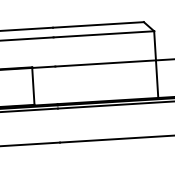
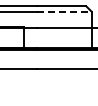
line: (104, 34) -> (64, 11), solid -> dashed

